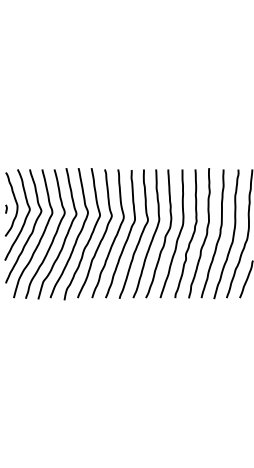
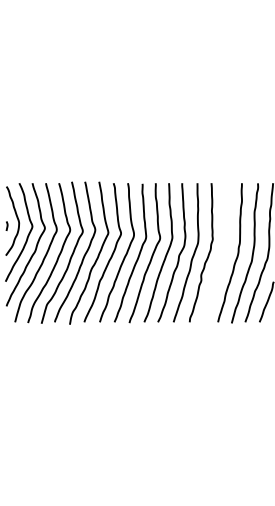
curve: (205, 235) -> (222, 254), removed

